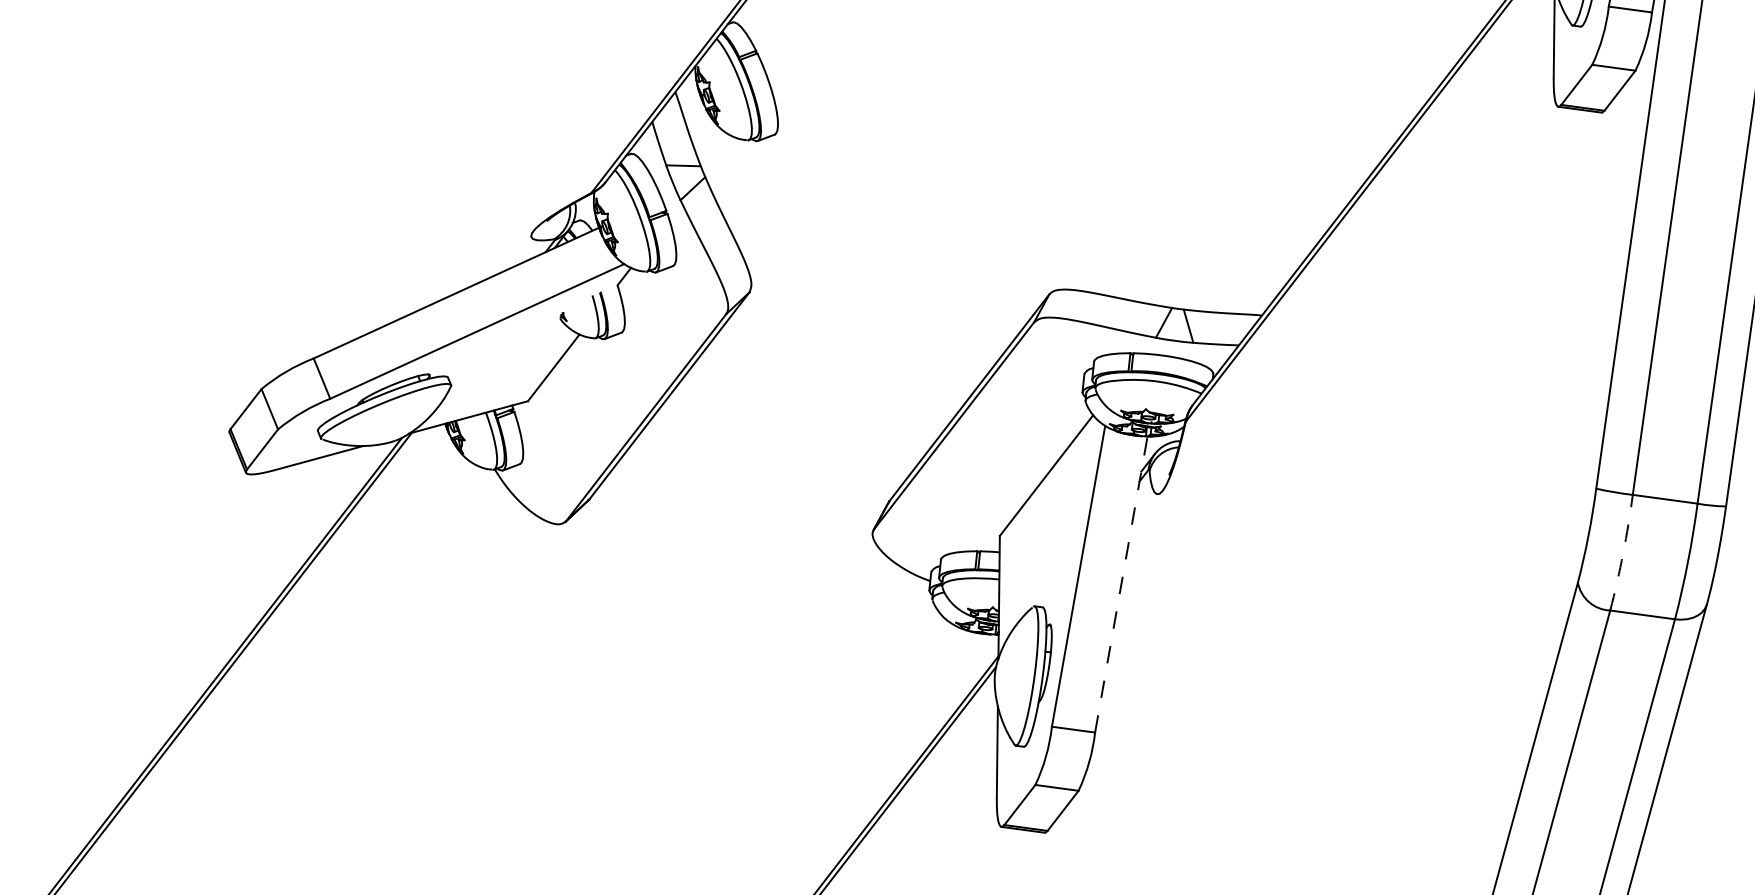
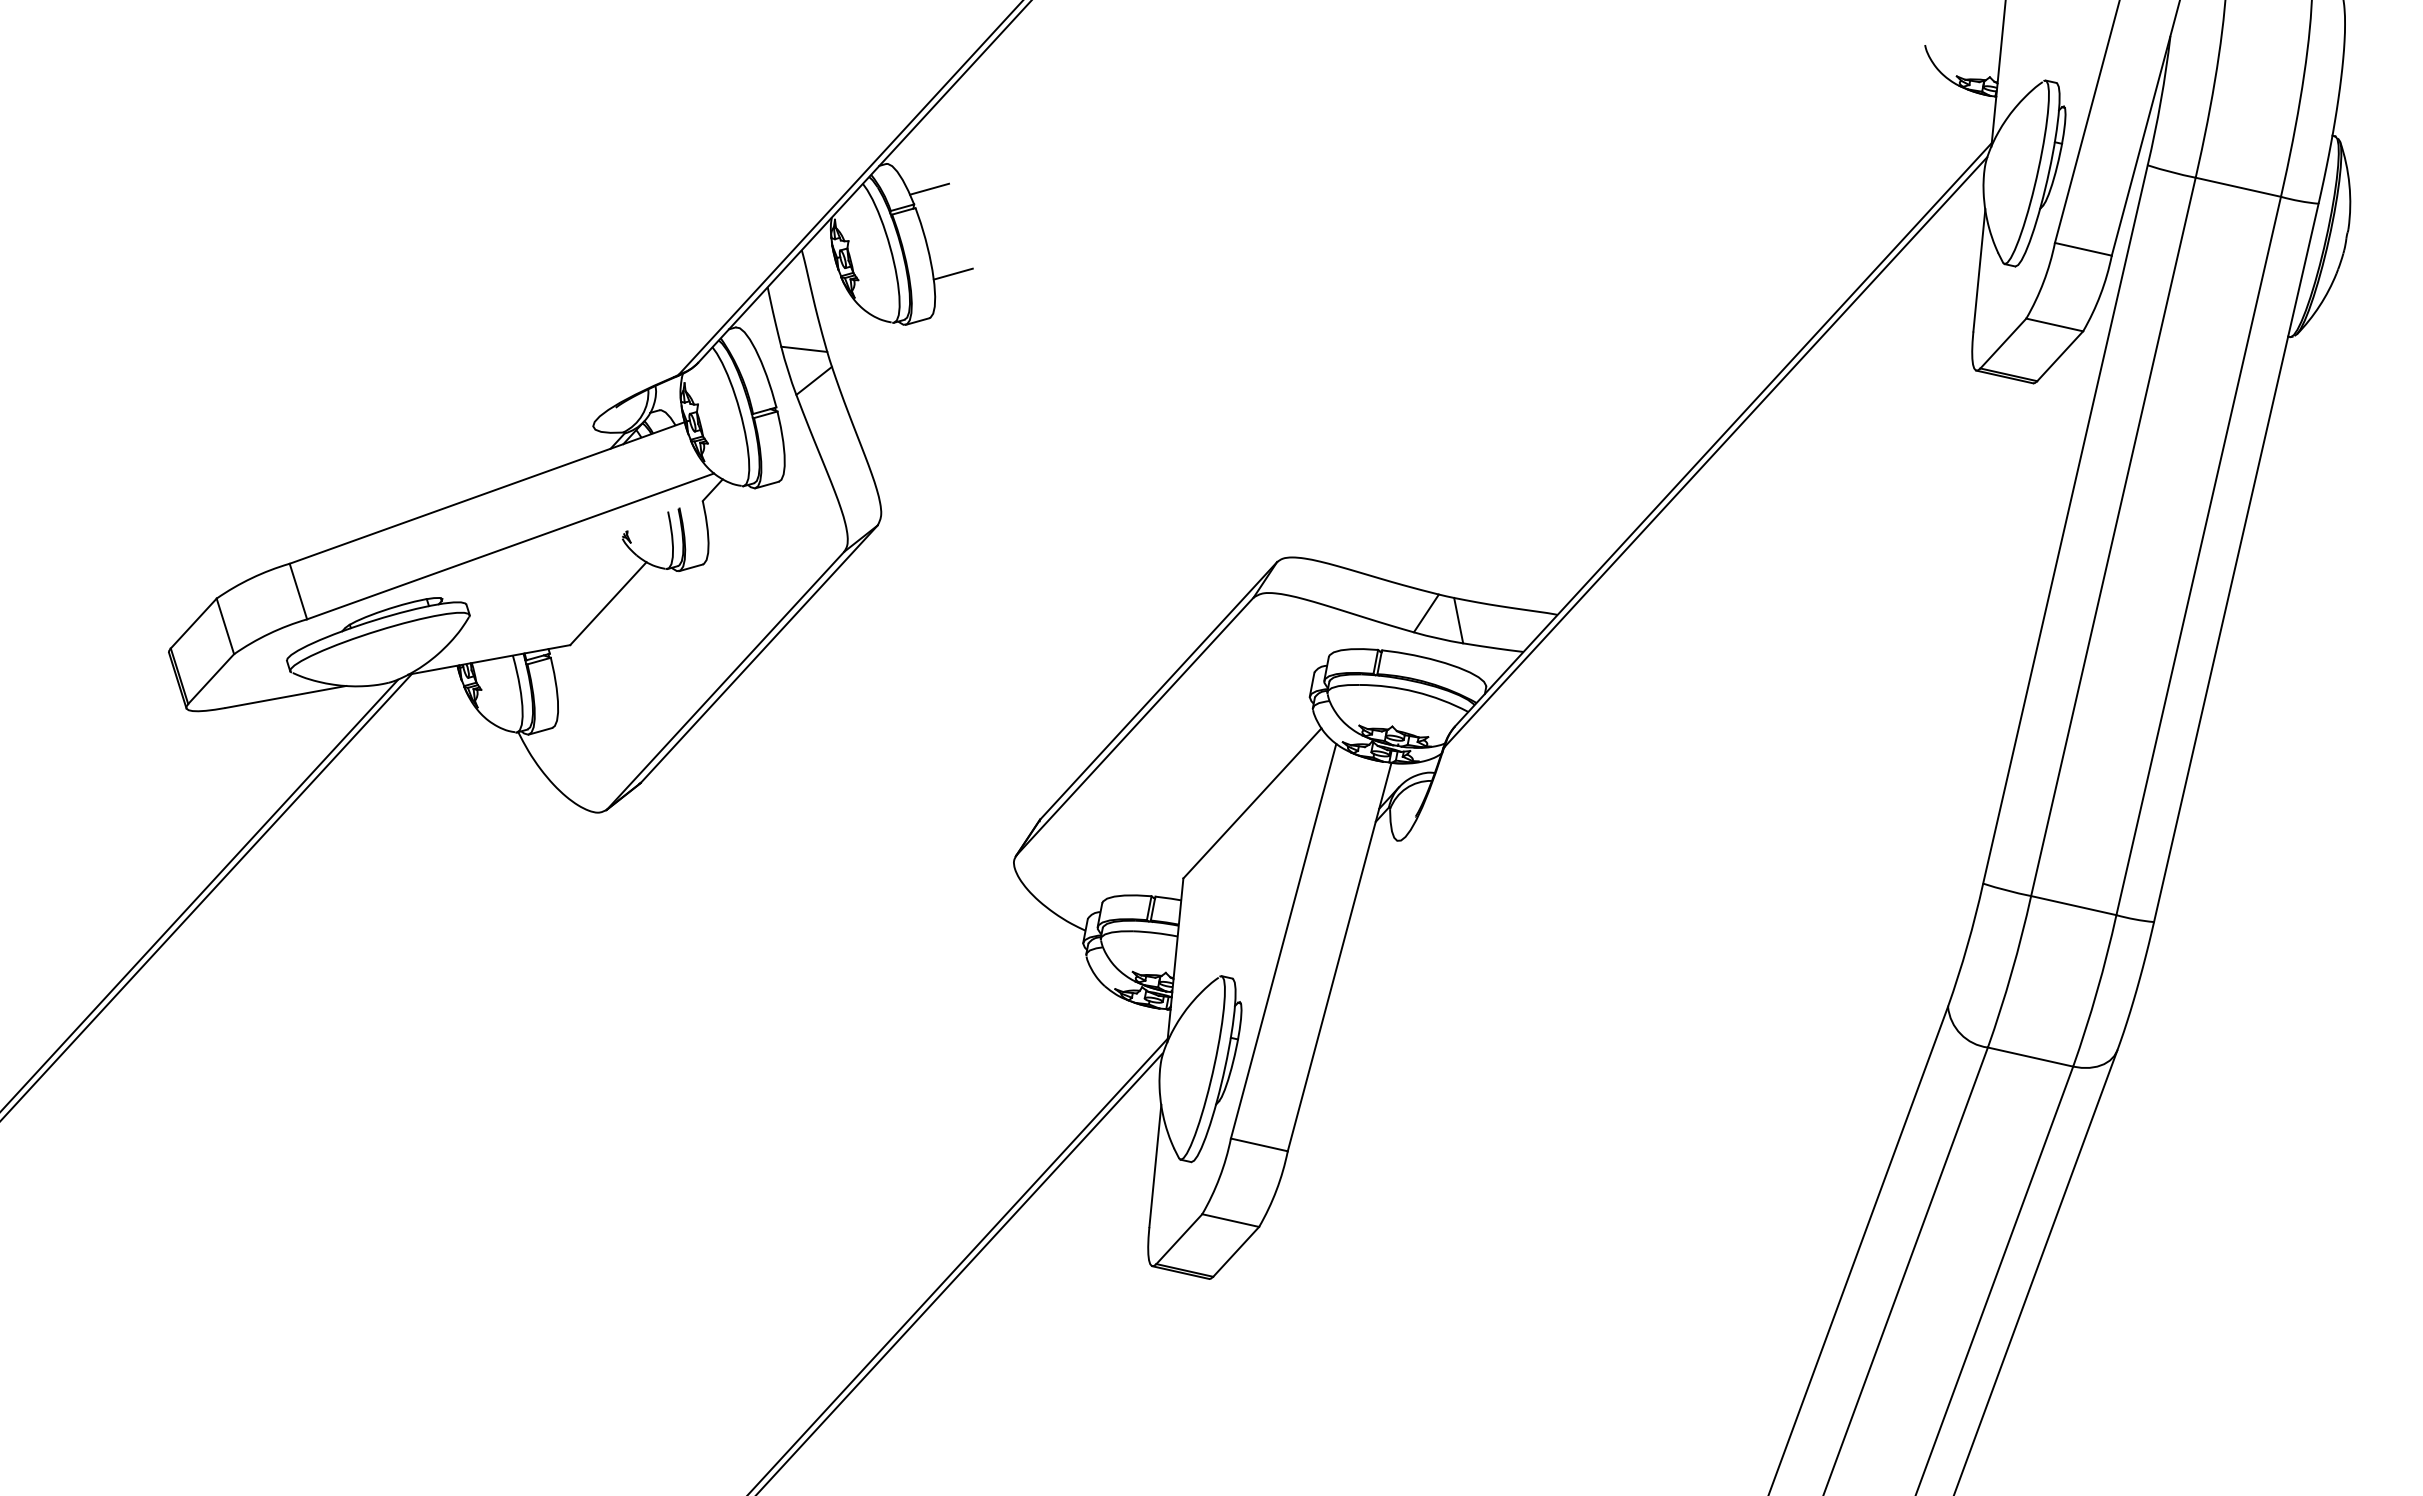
line: (766, 37) -> (929, 188), added
line: (789, 99) -> (952, 273), added
arc: (1623, 553) -> (2011, 972), dashed -> solid
line: (1121, 584) -> (1339, 956), dashed -> solid

